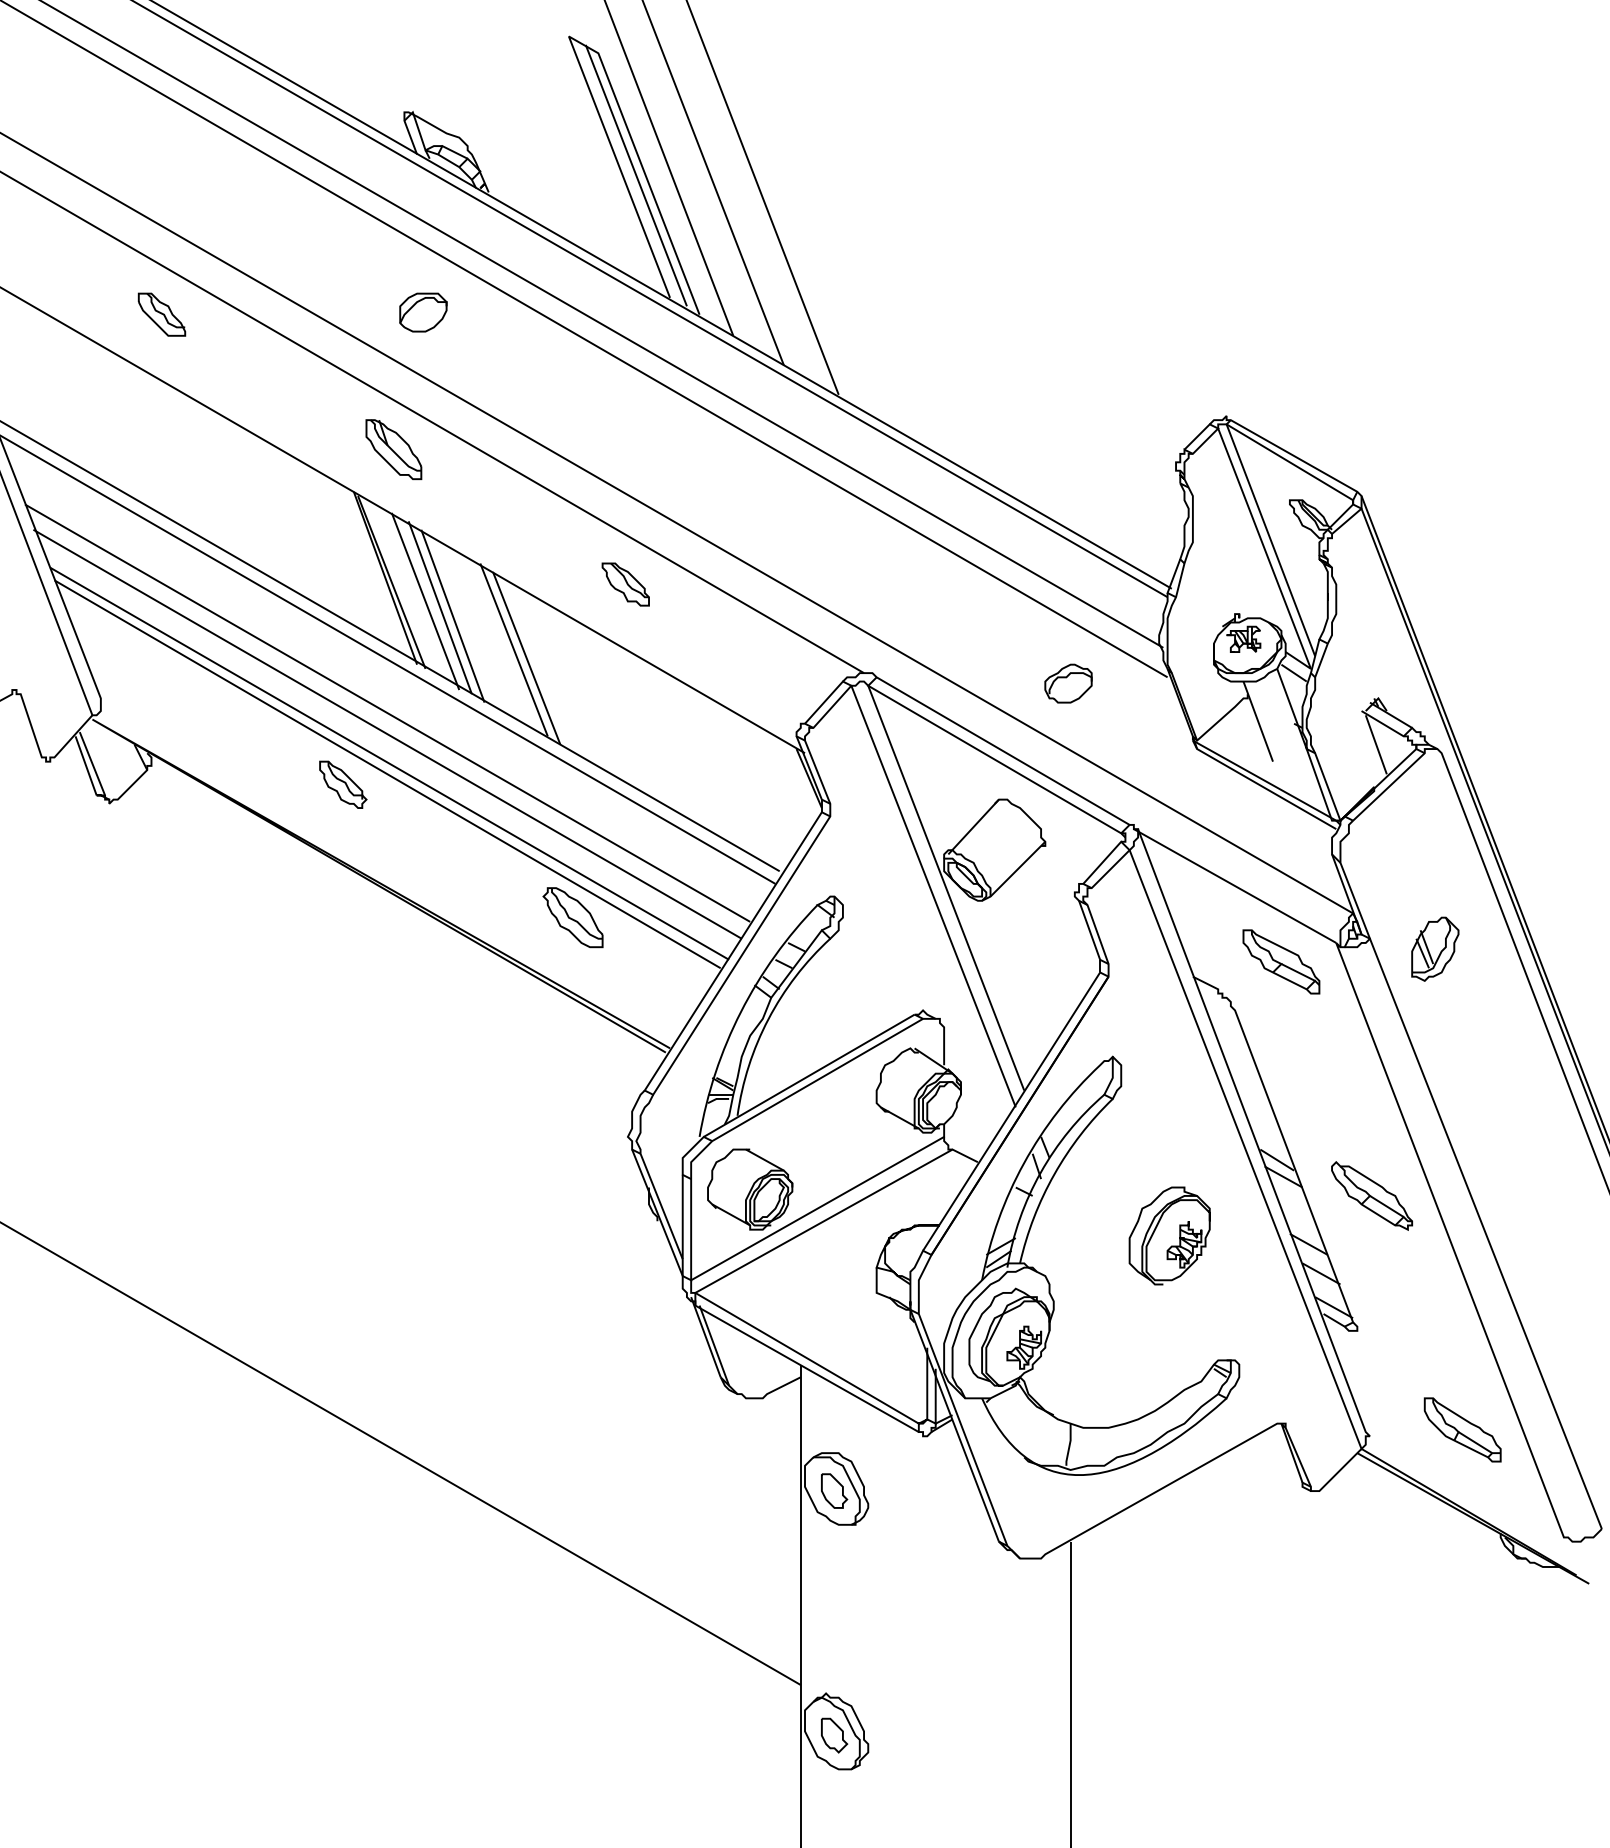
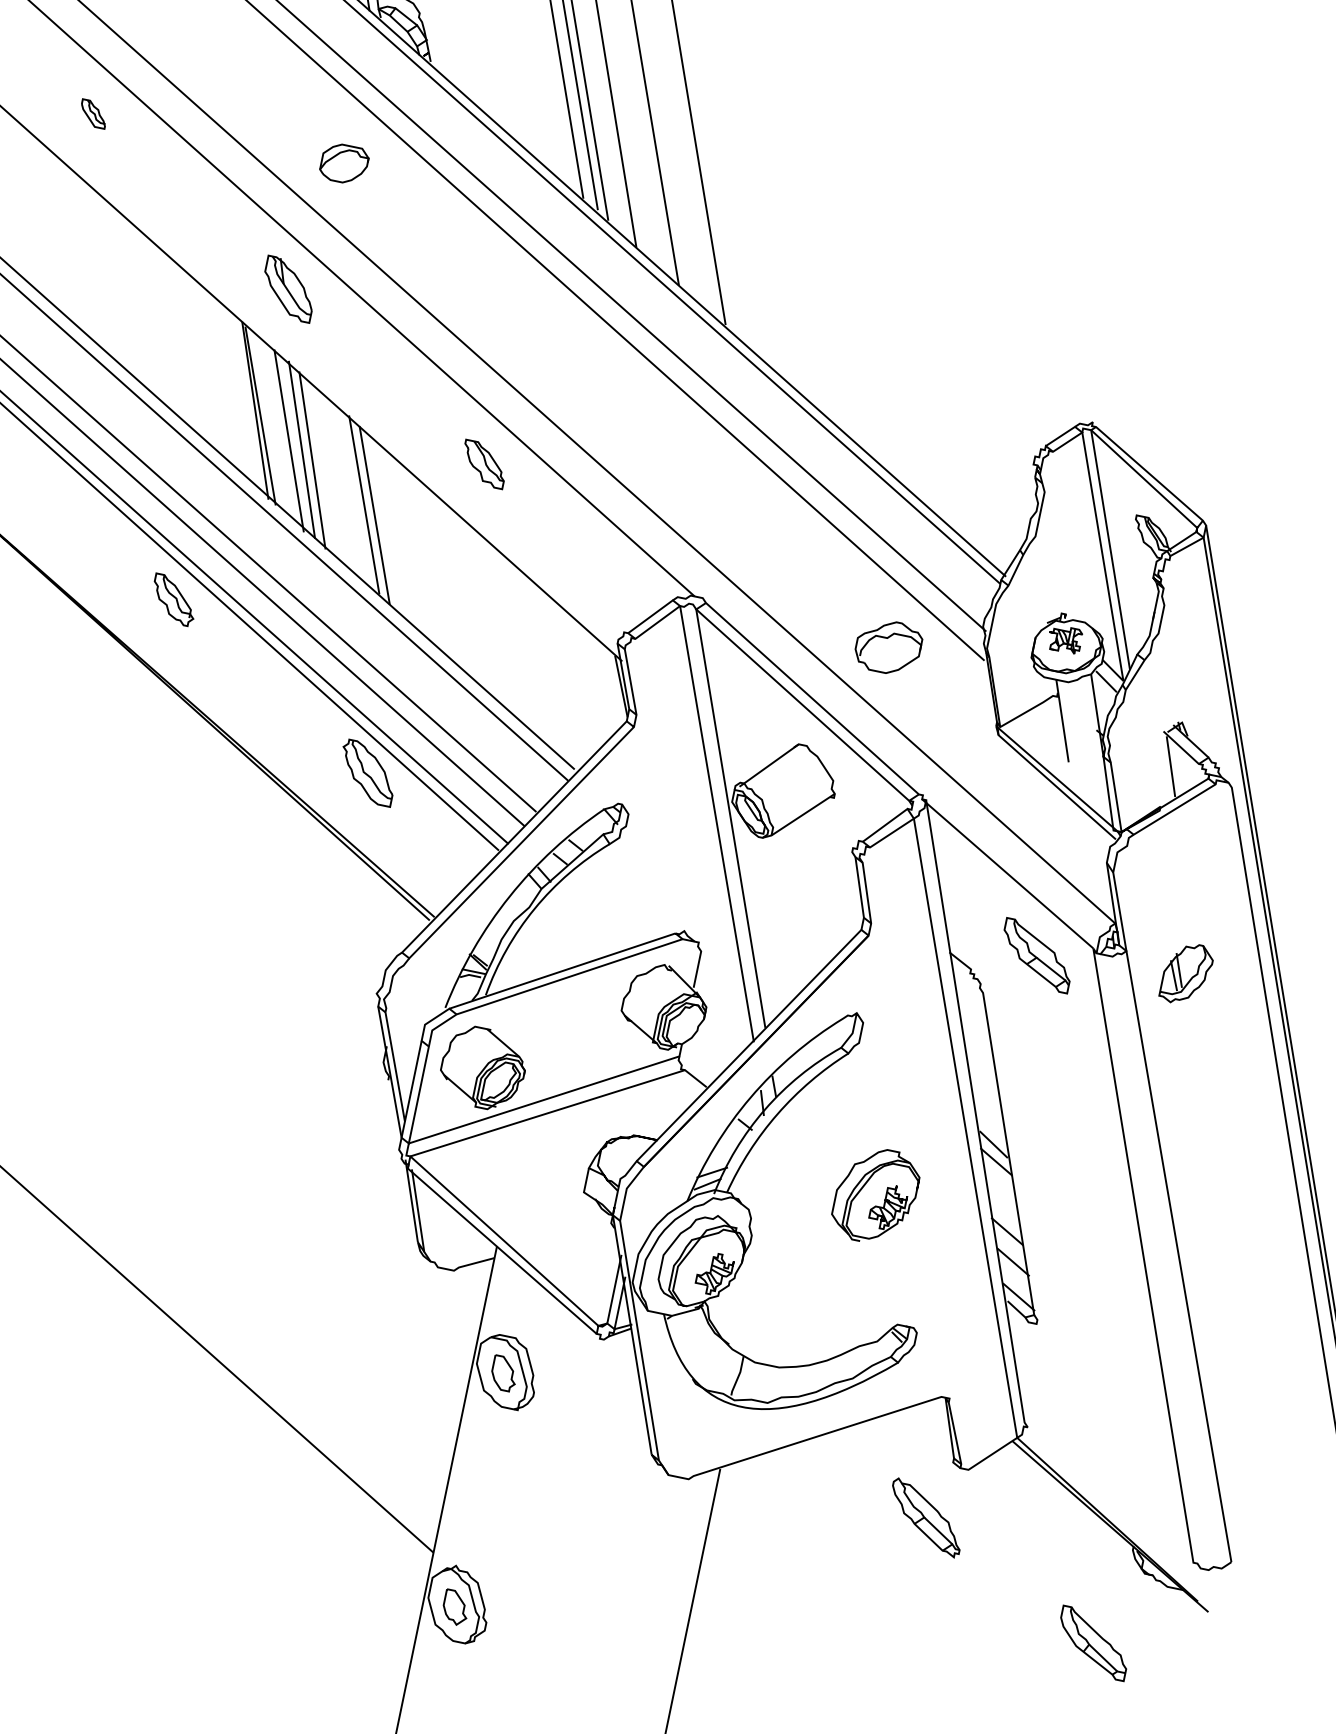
part: (161, 314) -> (93, 113), size x0.6
part: (1068, 683) -> (888, 646), size x1.4
part: (1371, 1195) -> (925, 1517), moved
part: (1462, 1429) -> (1093, 1642), moved

